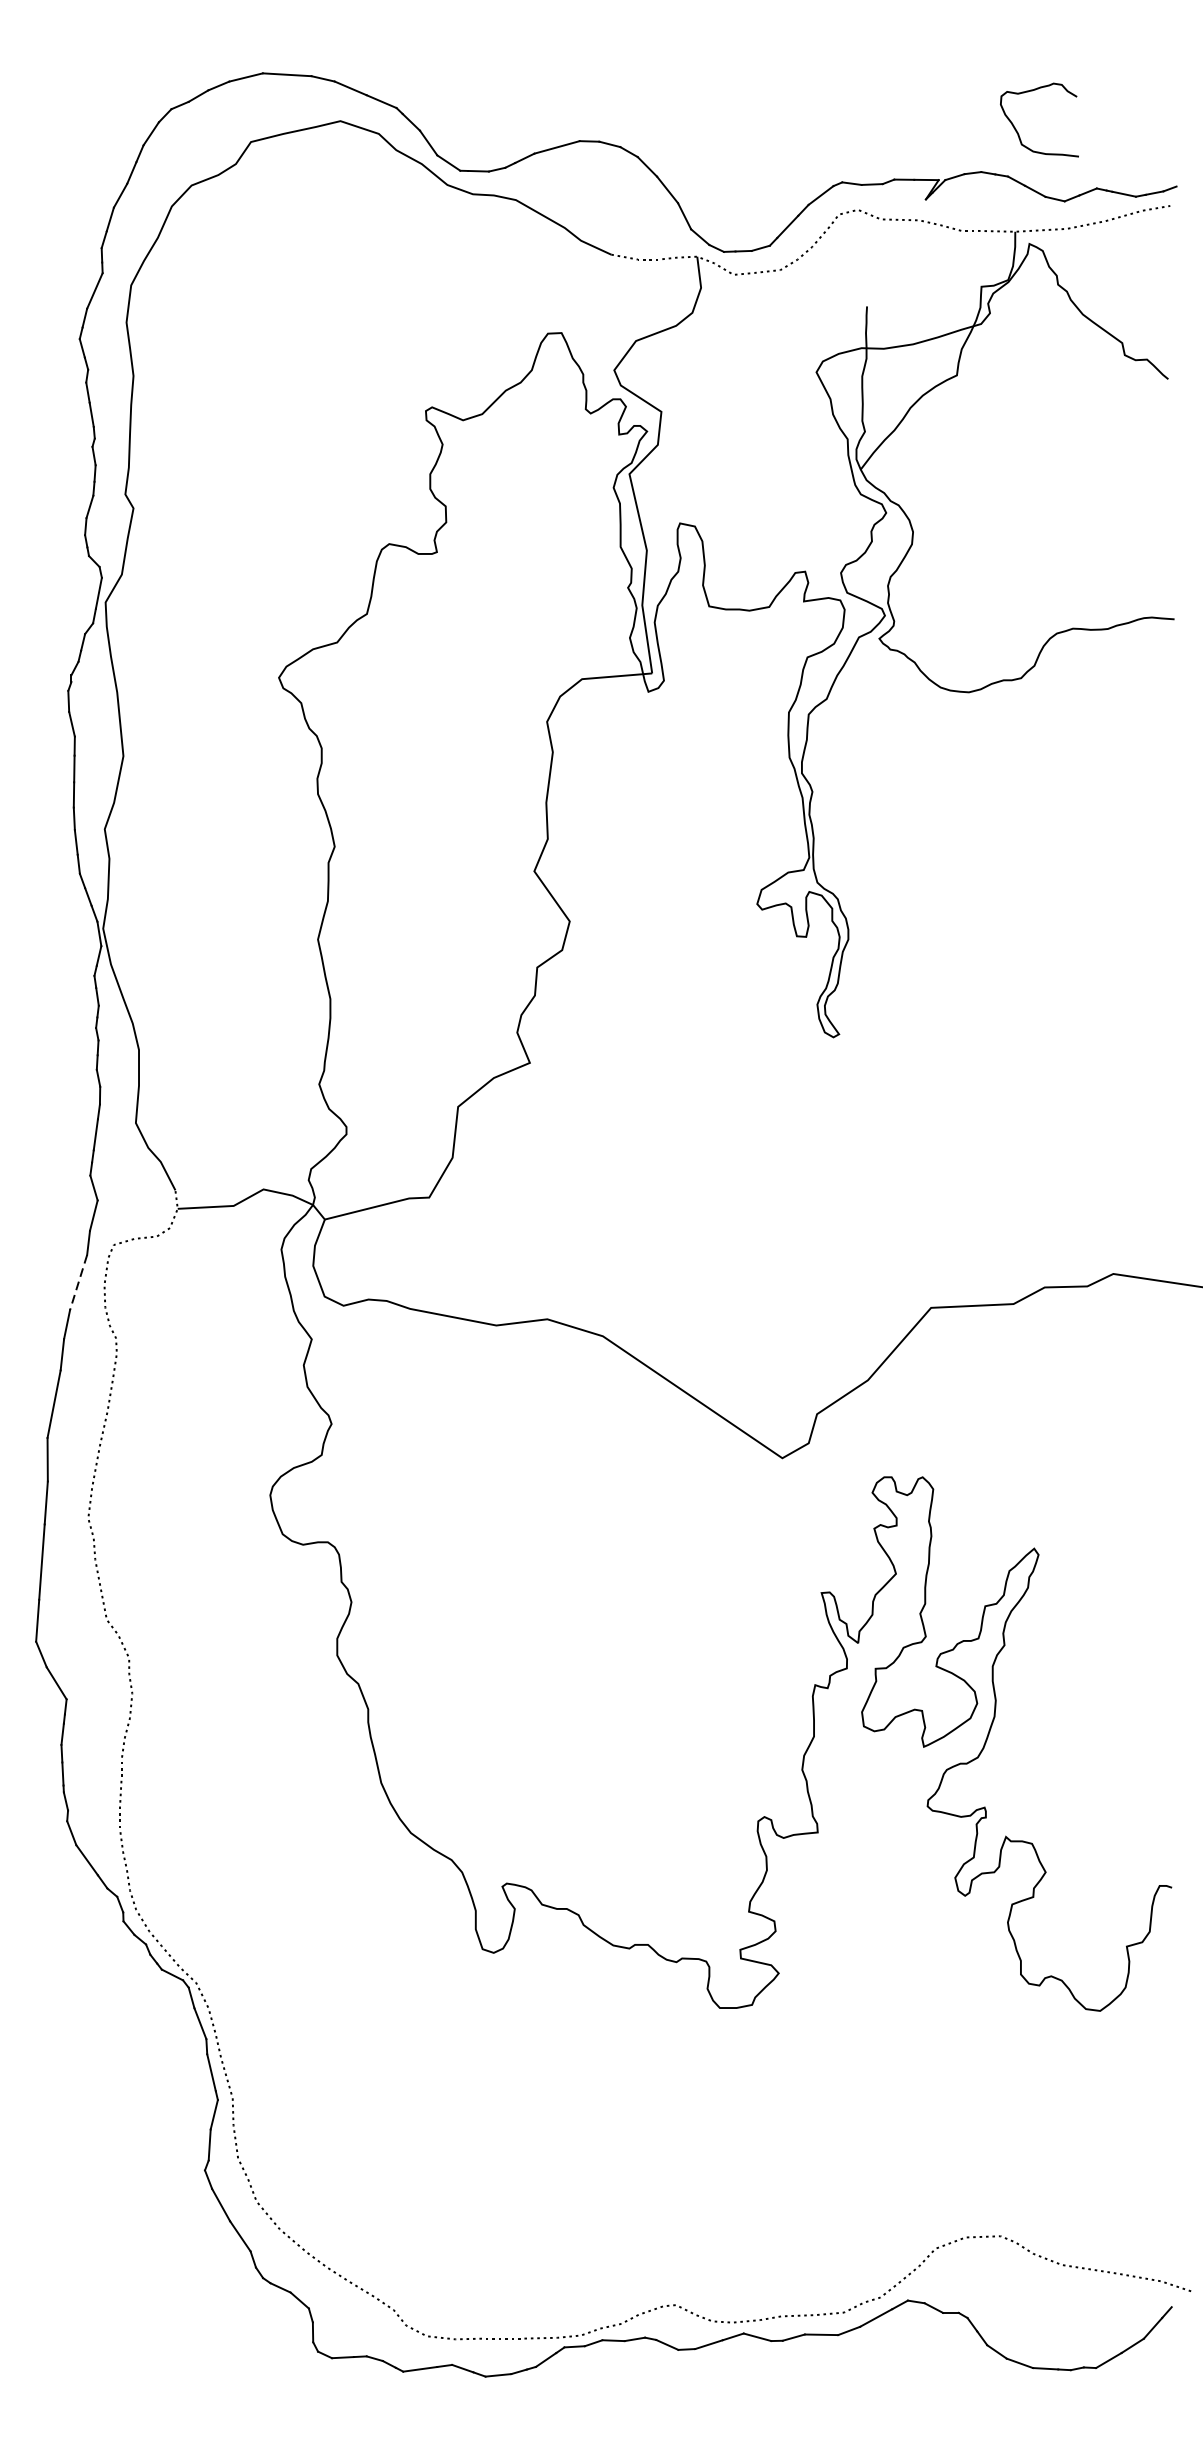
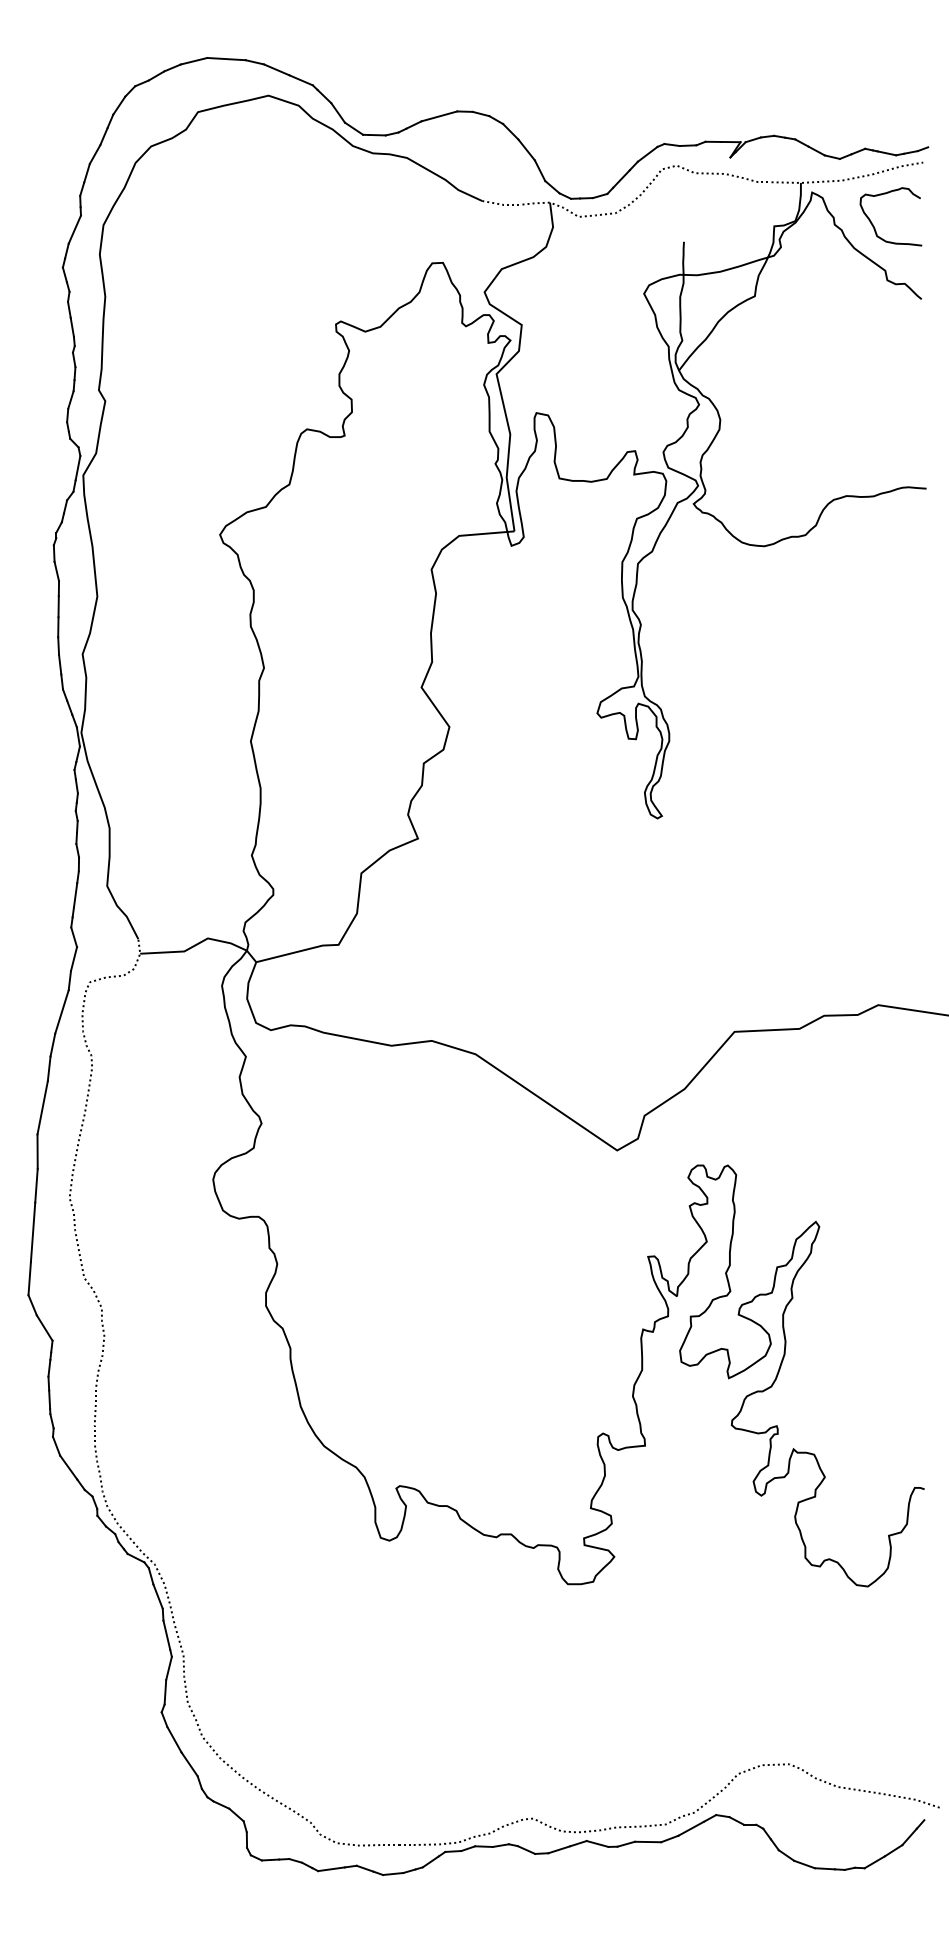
curve: (1017, 129) -> (873, 224), moved
line: (77, 1282) -> (61, 1011), dashed -> solid

